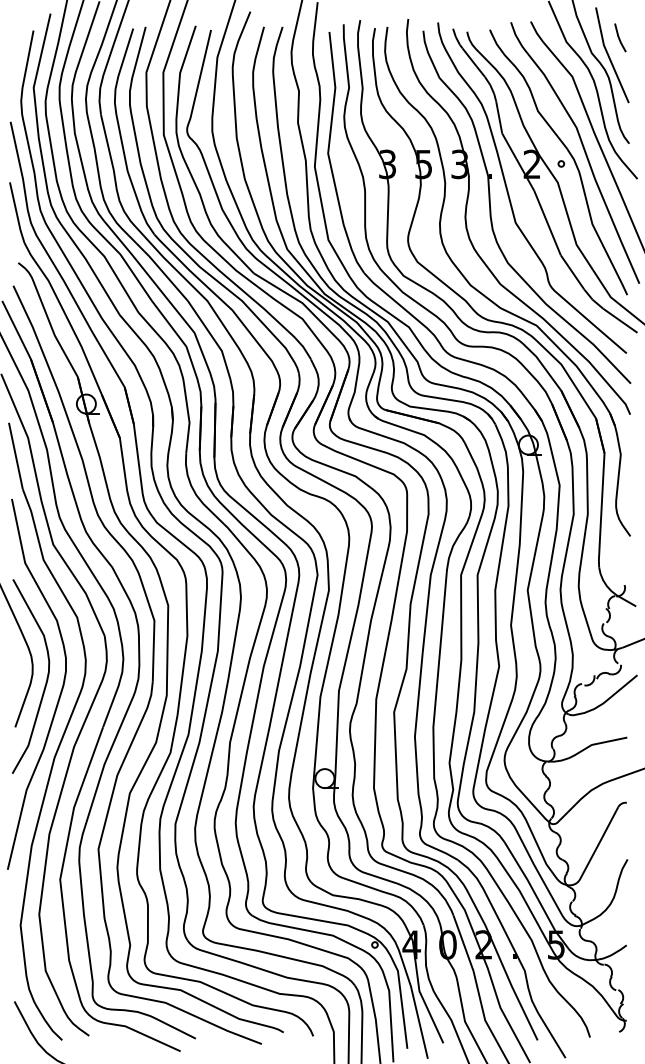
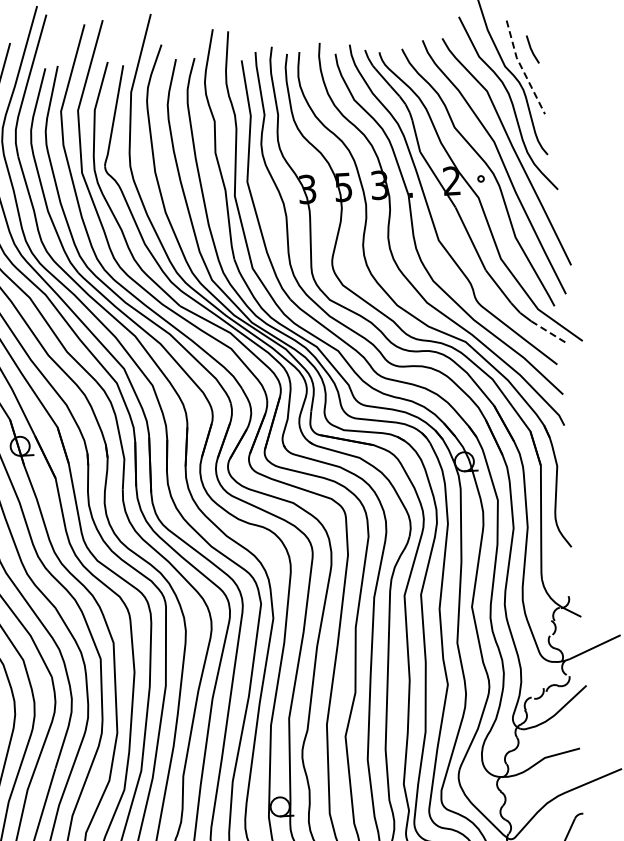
line: (608, 56) -> (521, 68), solid -> dashed
line: (620, 320) -> (549, 332), solid -> dashed

